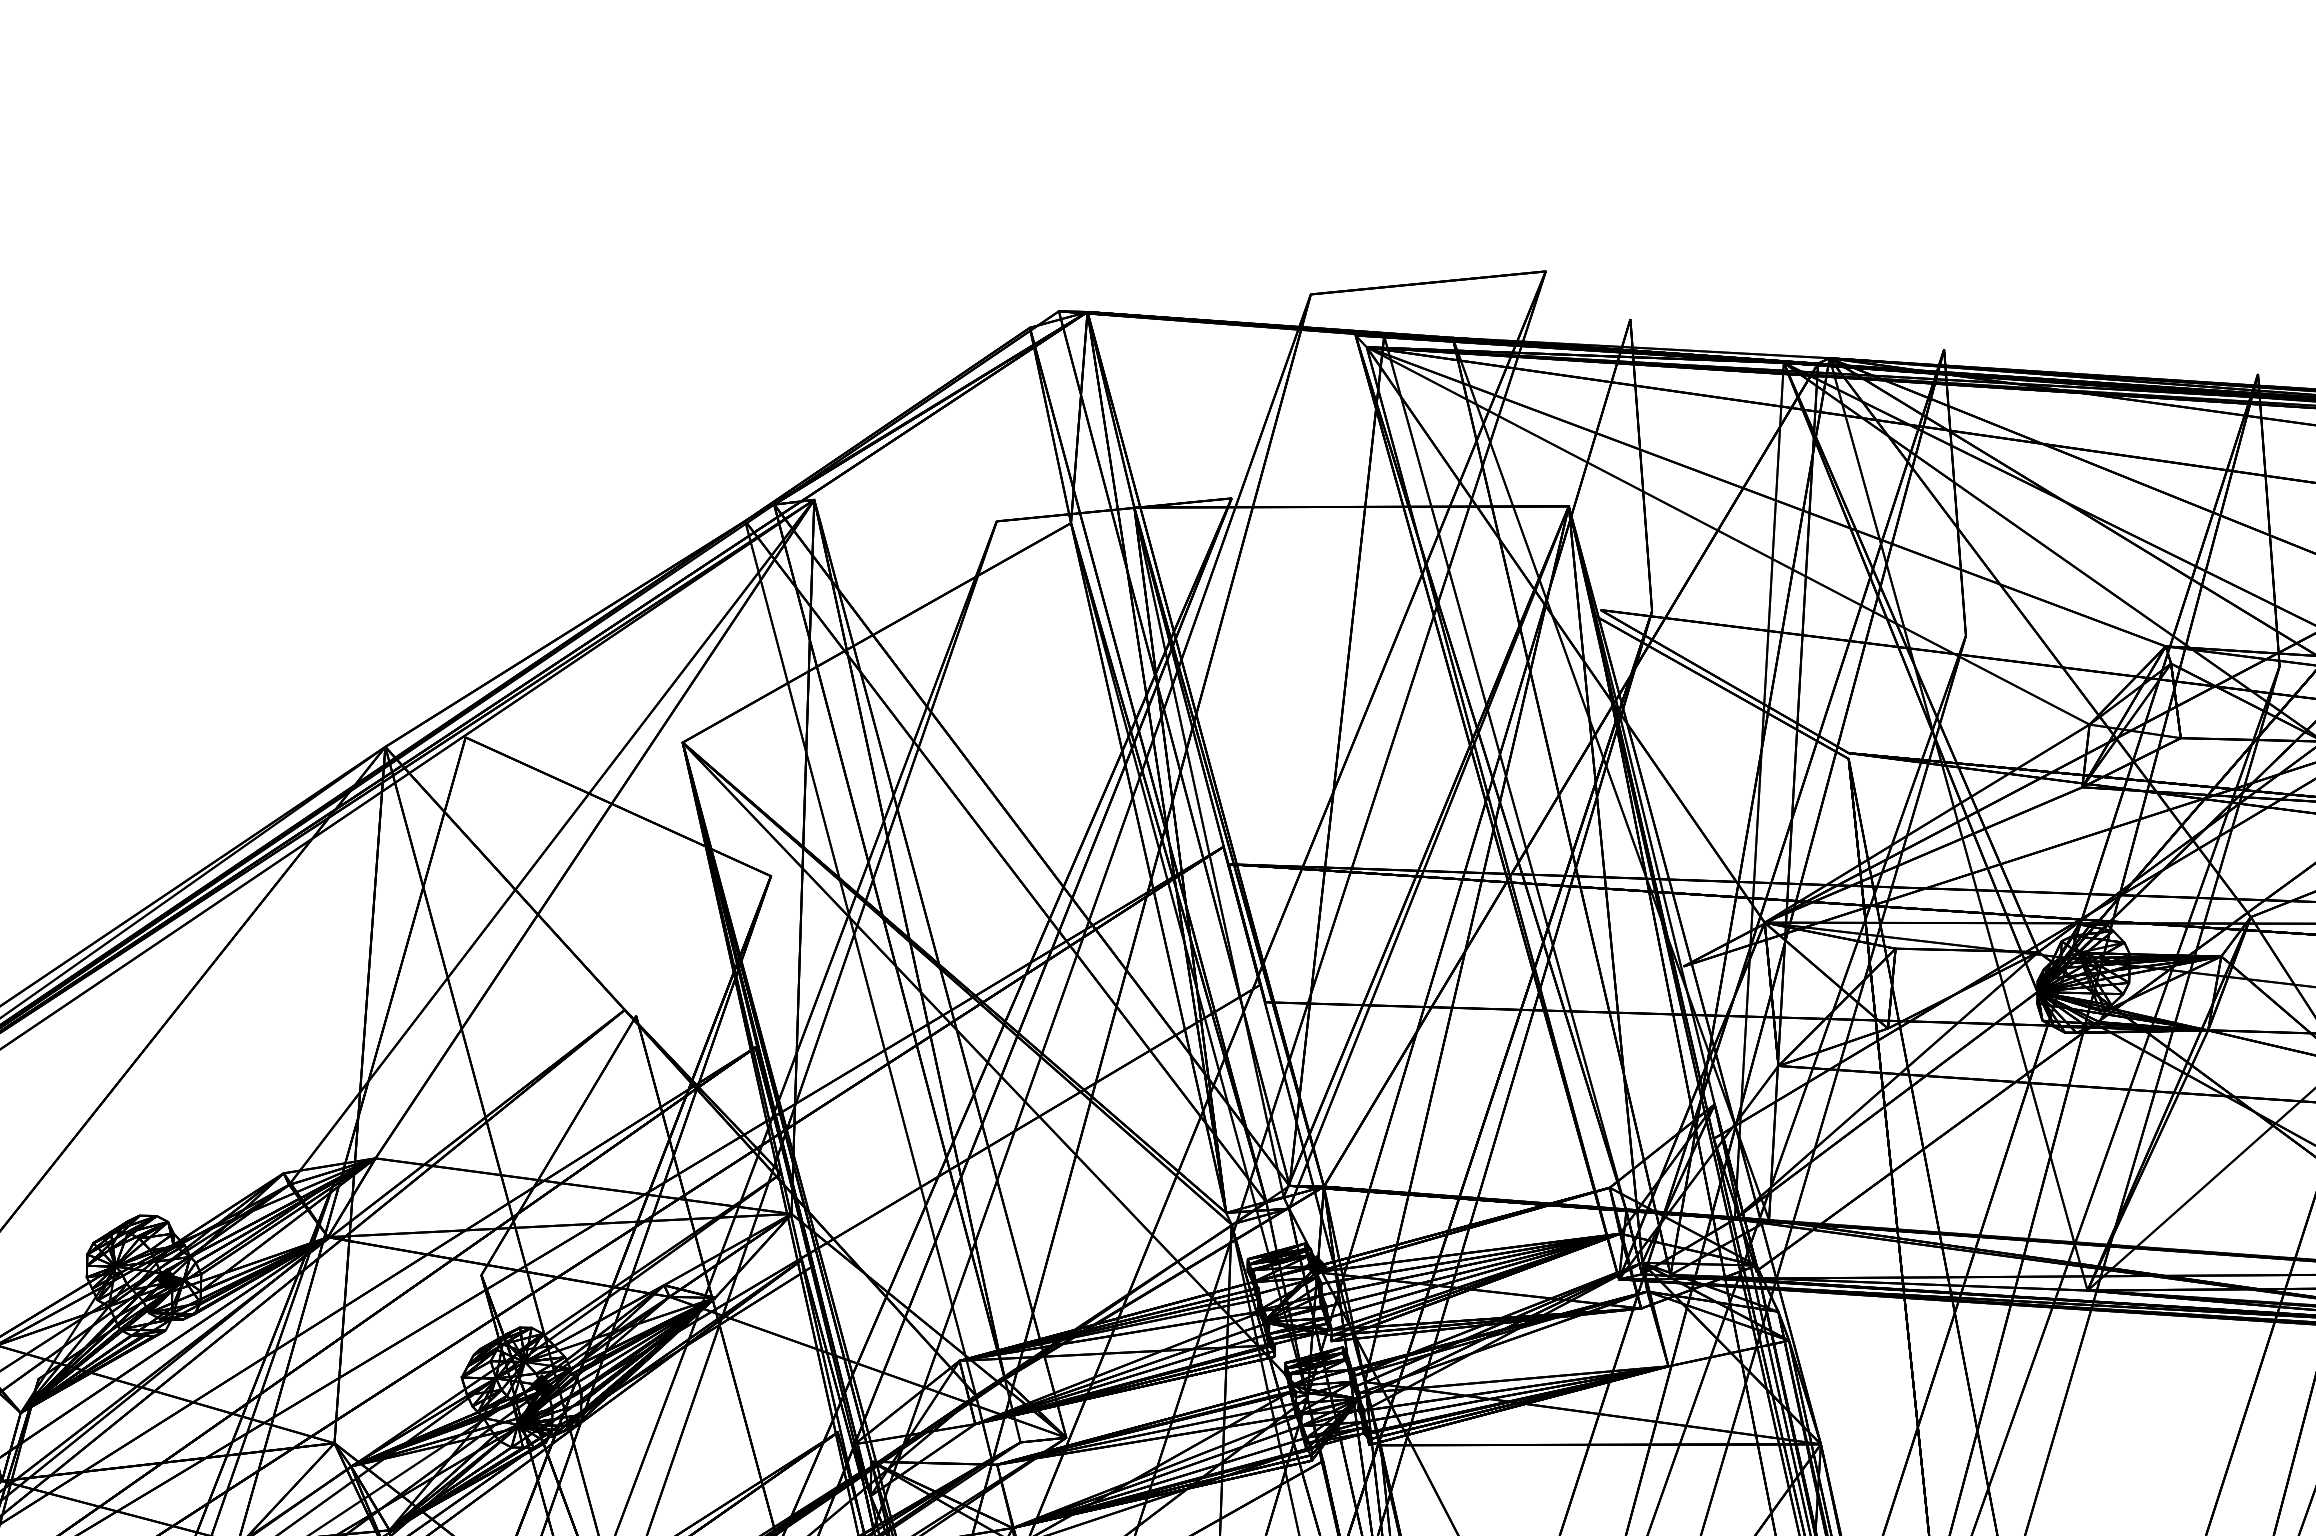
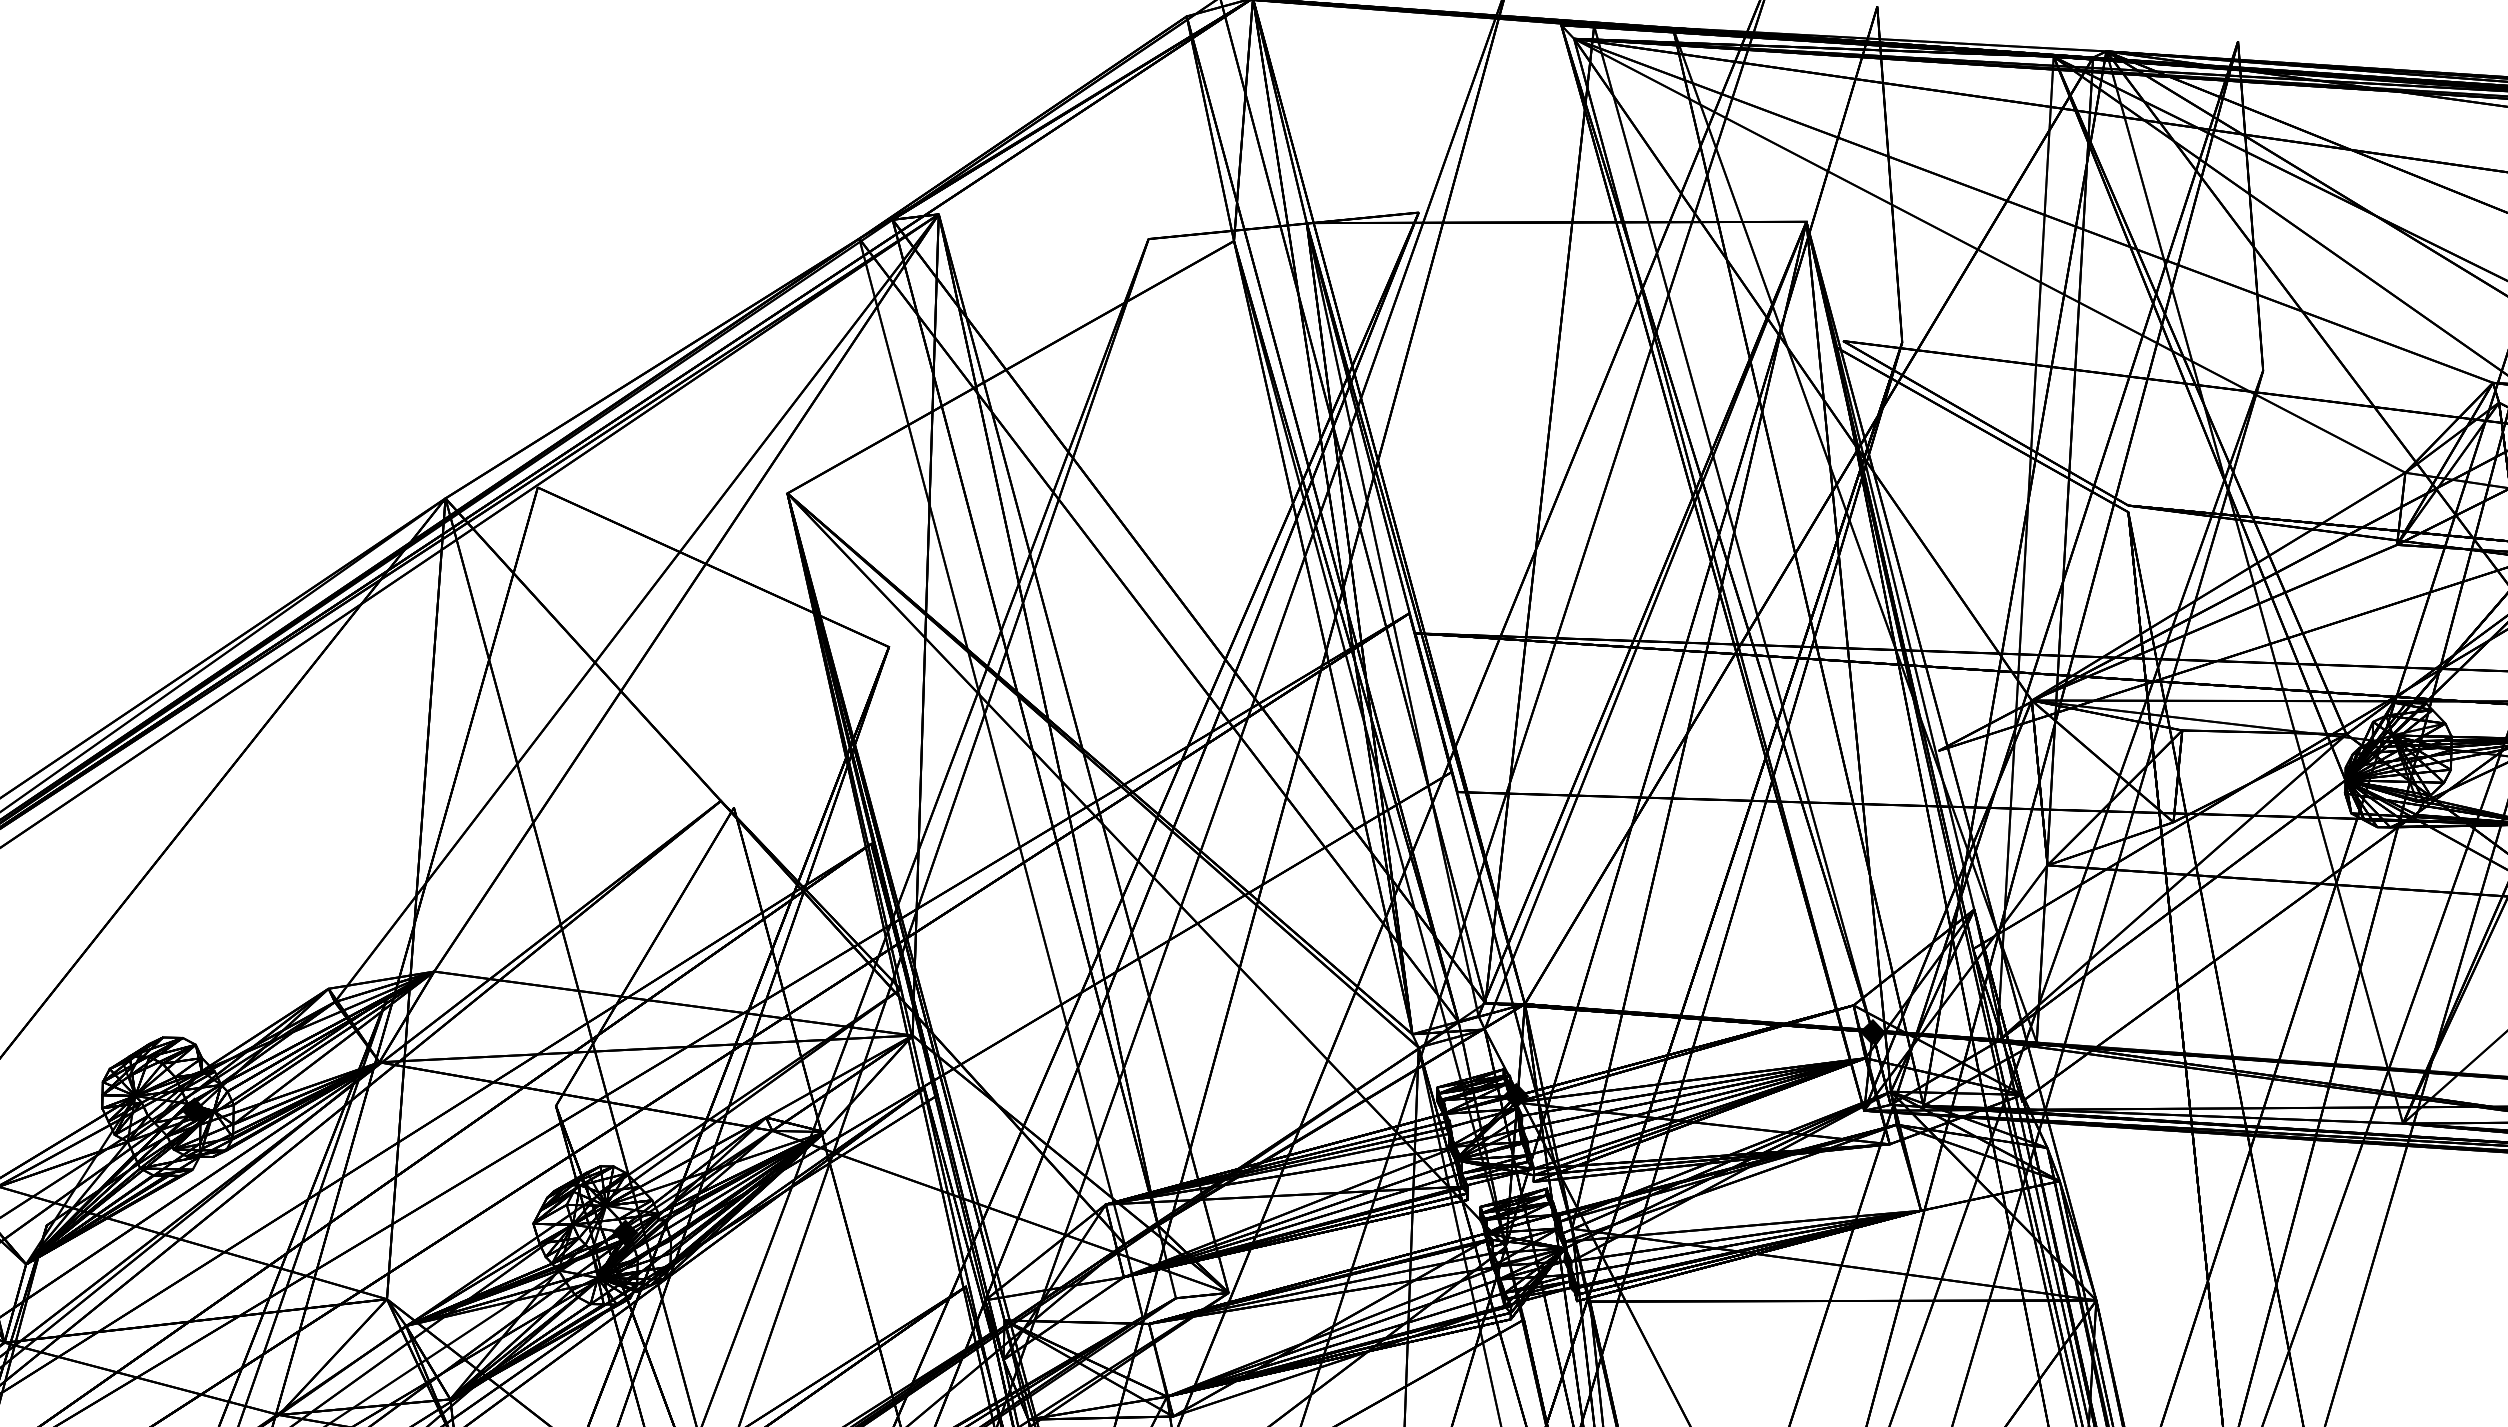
fill: (1625, 1210) -> (1871, 1031), added

